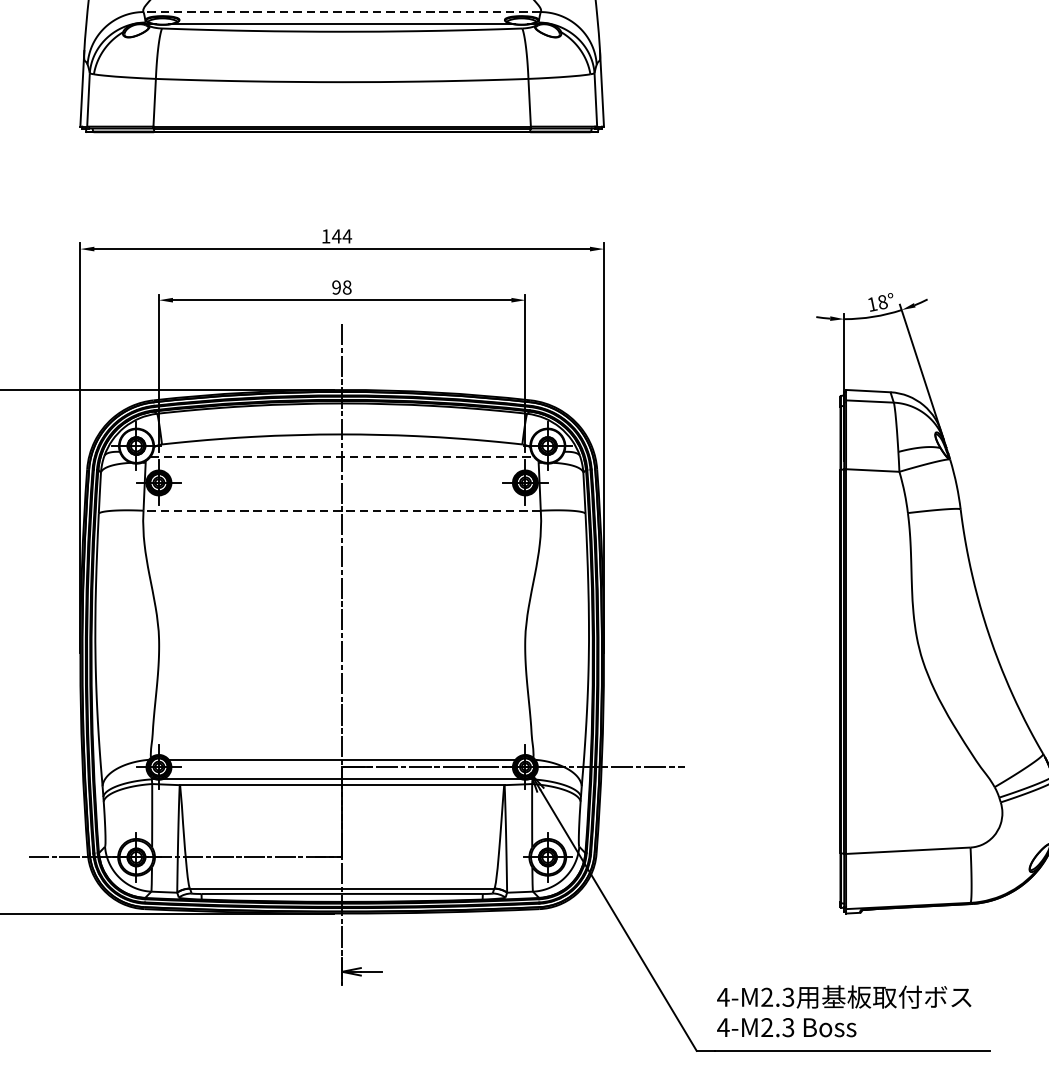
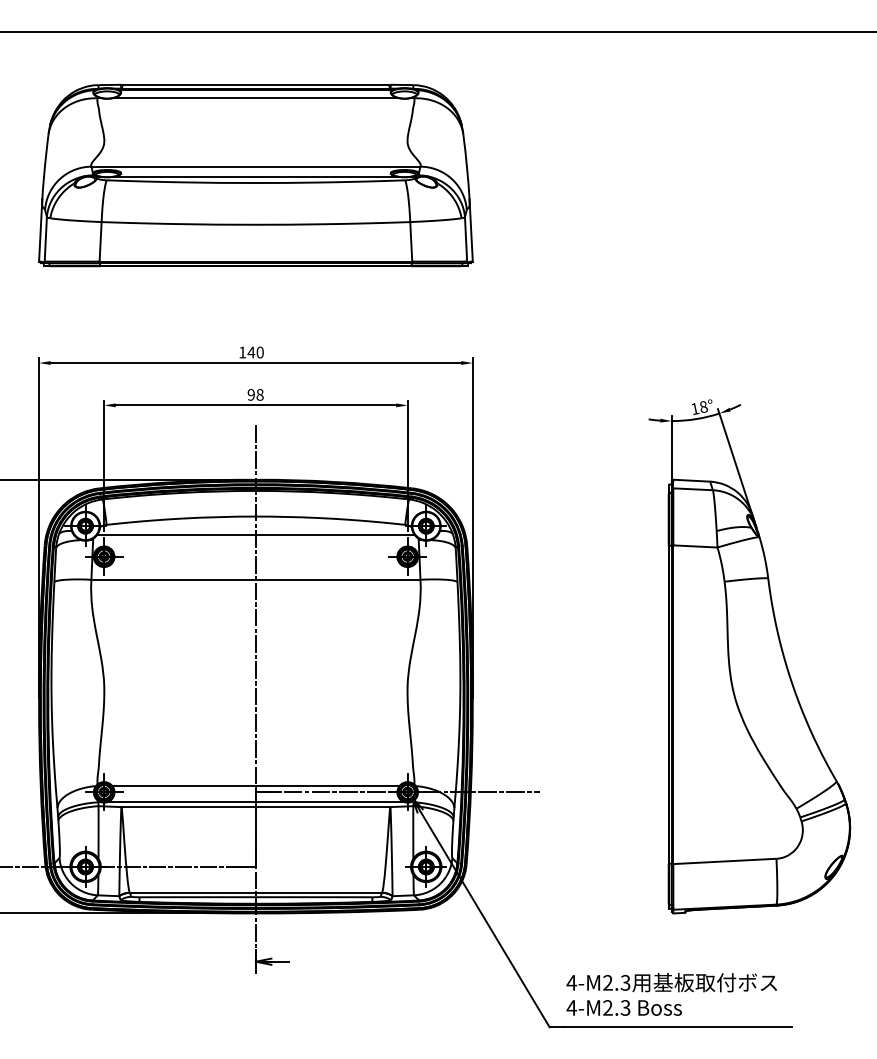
line: (341, 11) -> (255, 166), dashed -> solid
text: (347, 236) -> (260, 352), 144 -> 140
line: (341, 457) -> (255, 535), dashed -> solid
line: (341, 510) -> (255, 579), dashed -> solid

